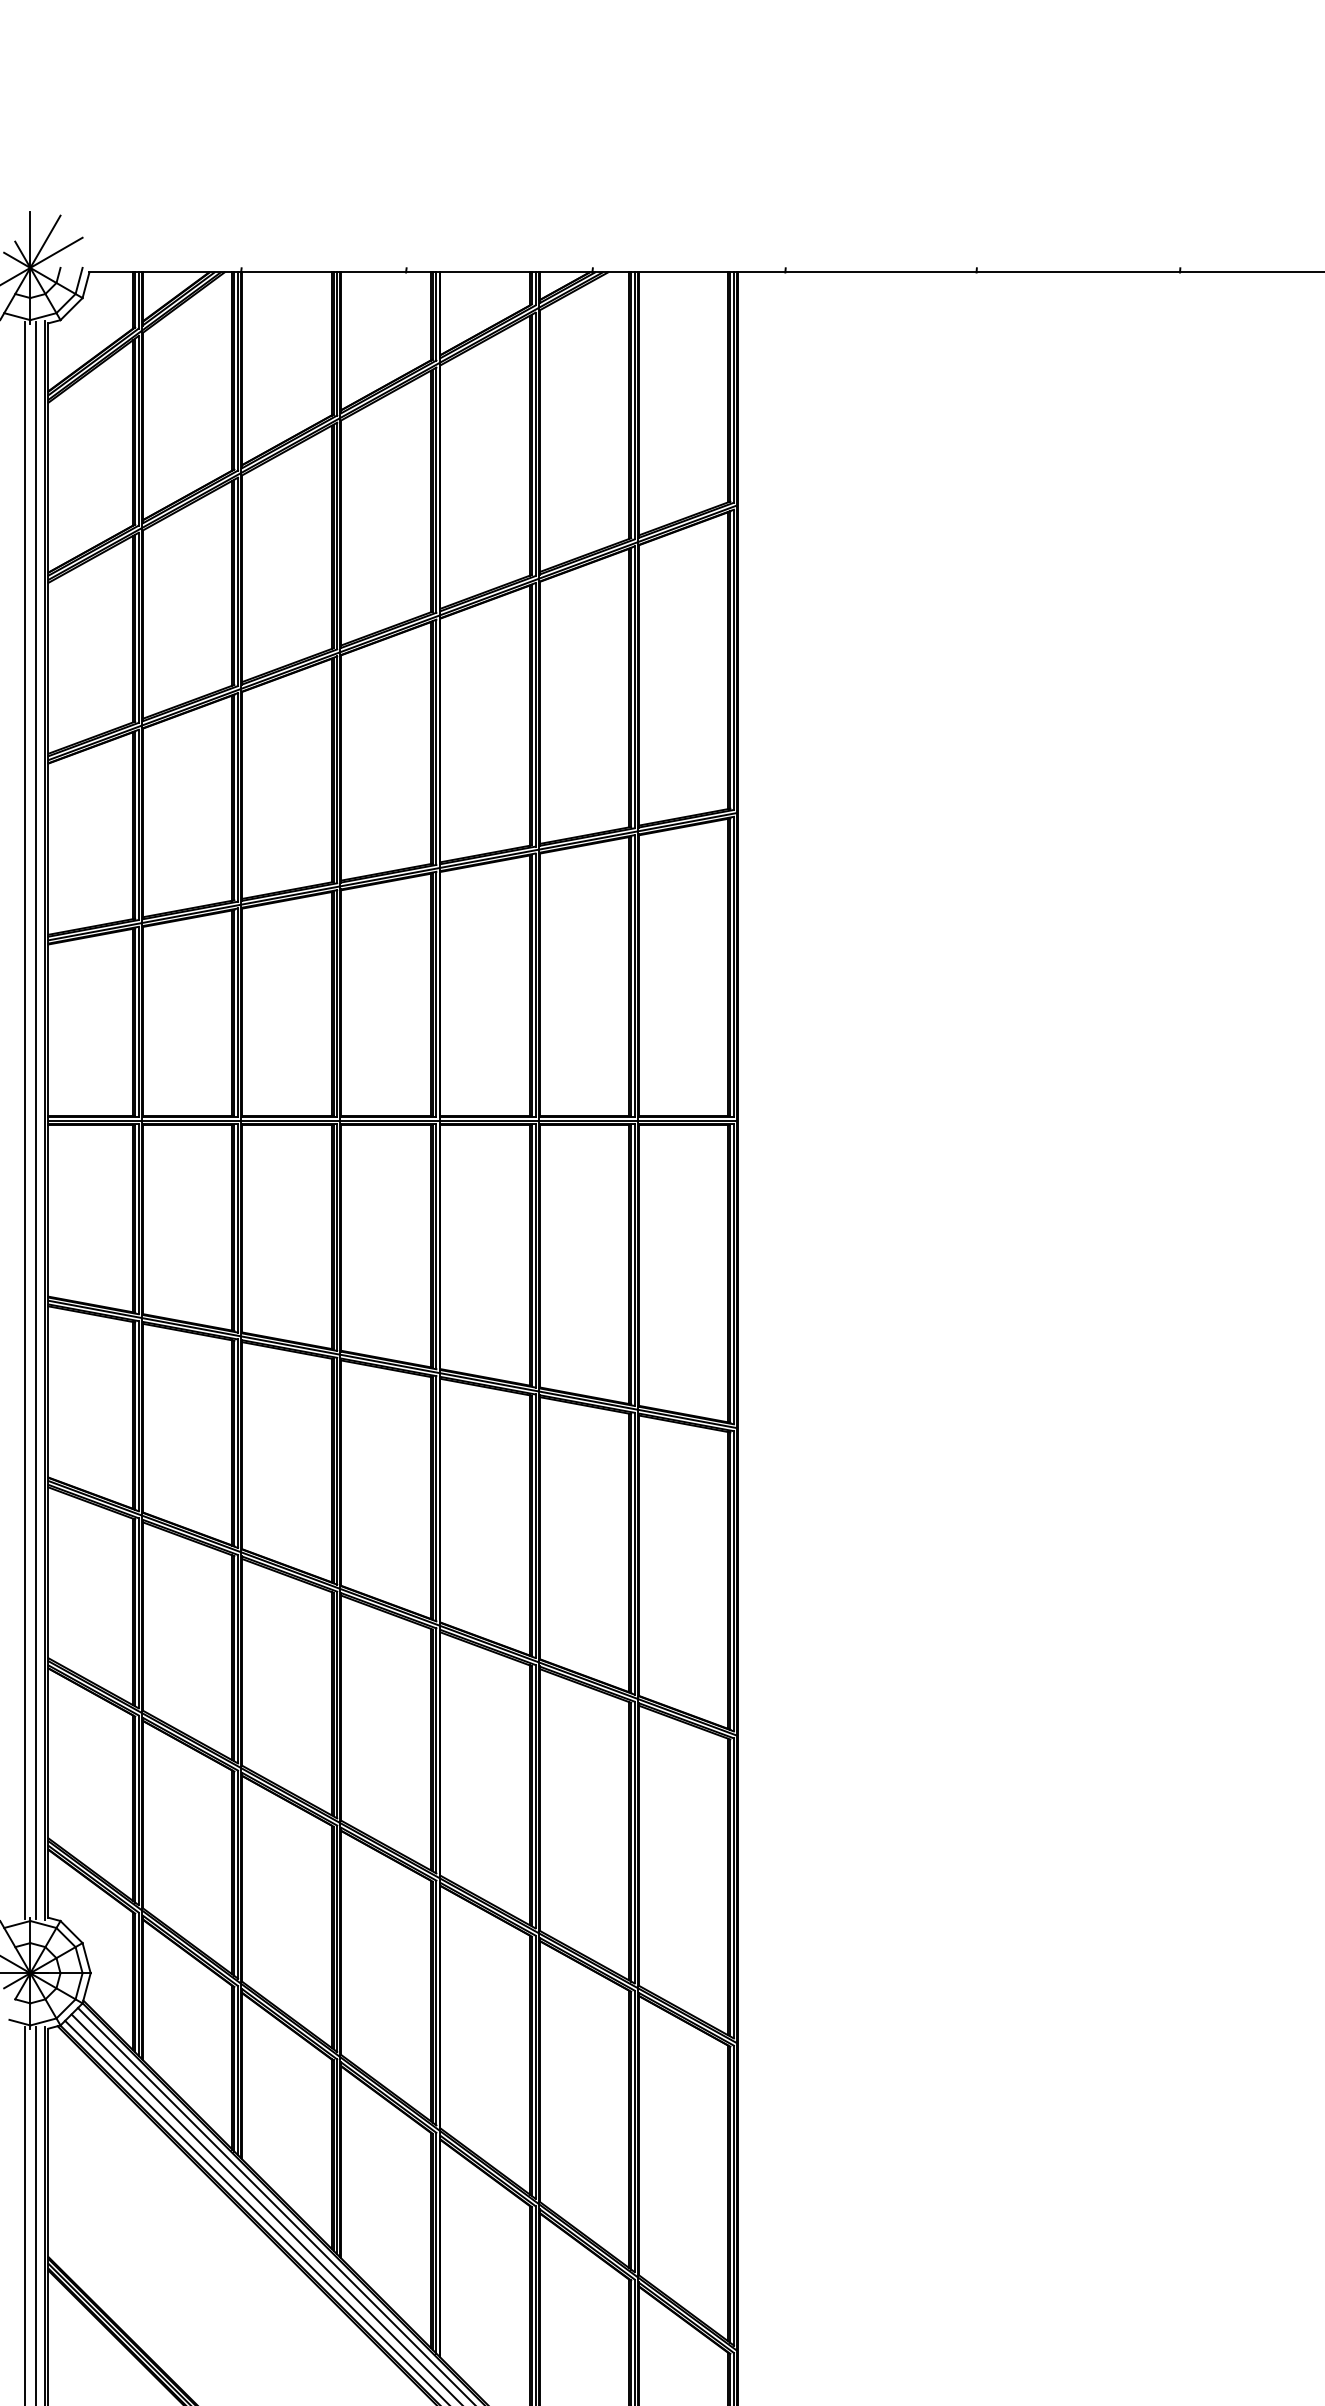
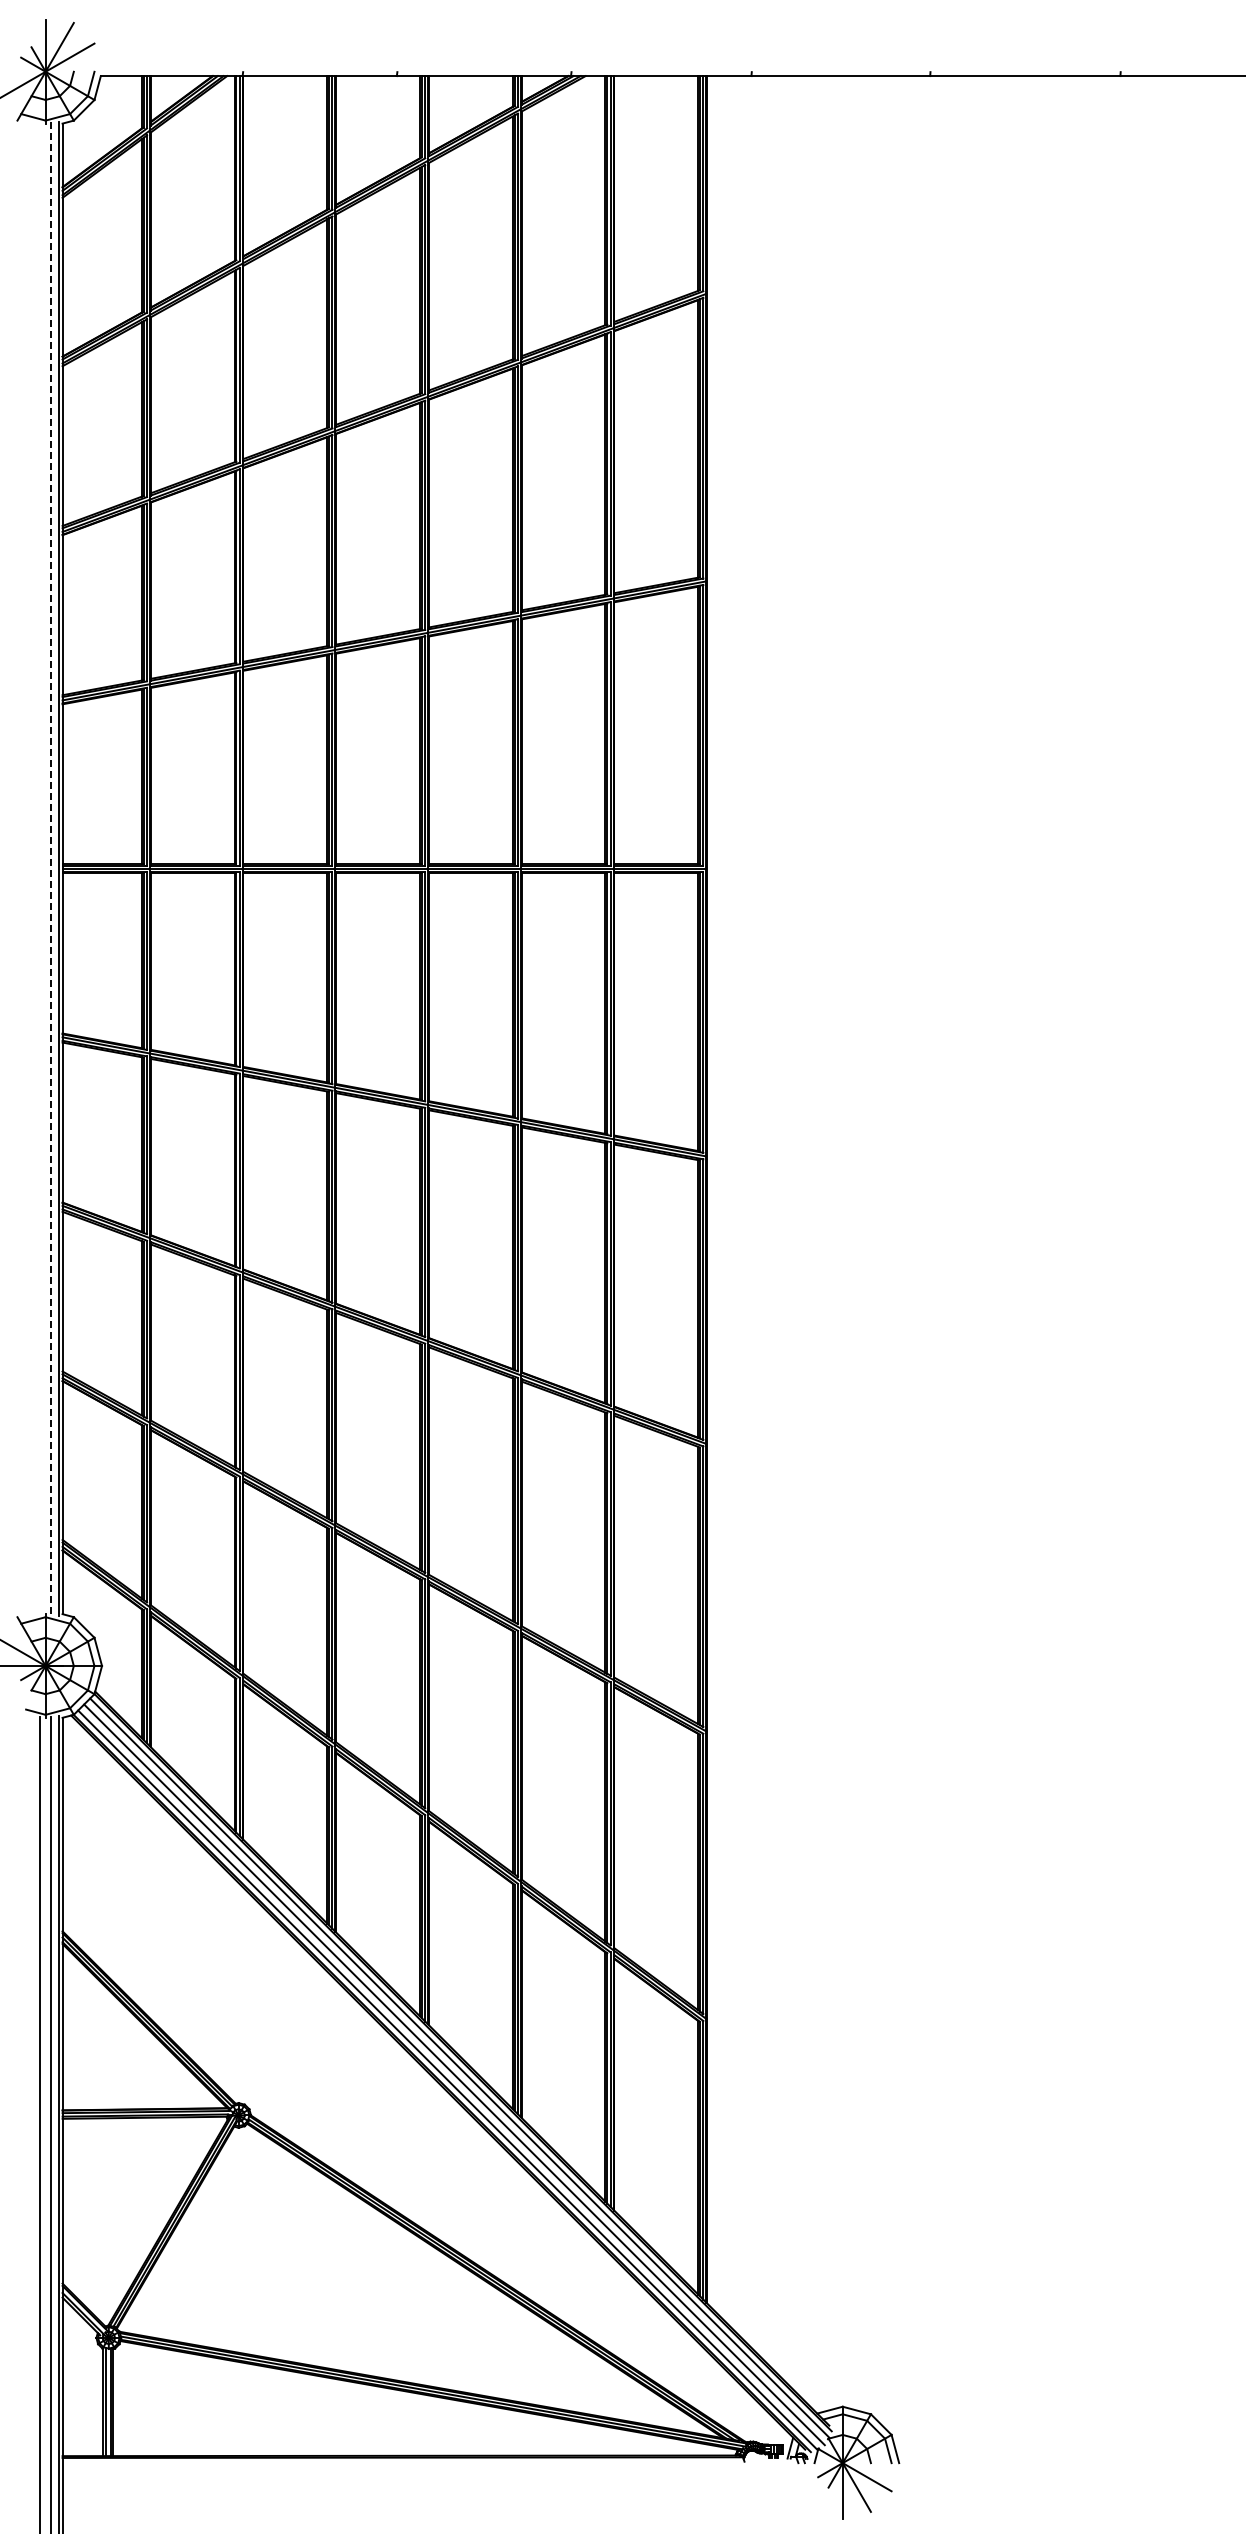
line: (24, 1120) -> (40, 868), removed
line: (35, 1121) -> (50, 869), solid -> dashed

